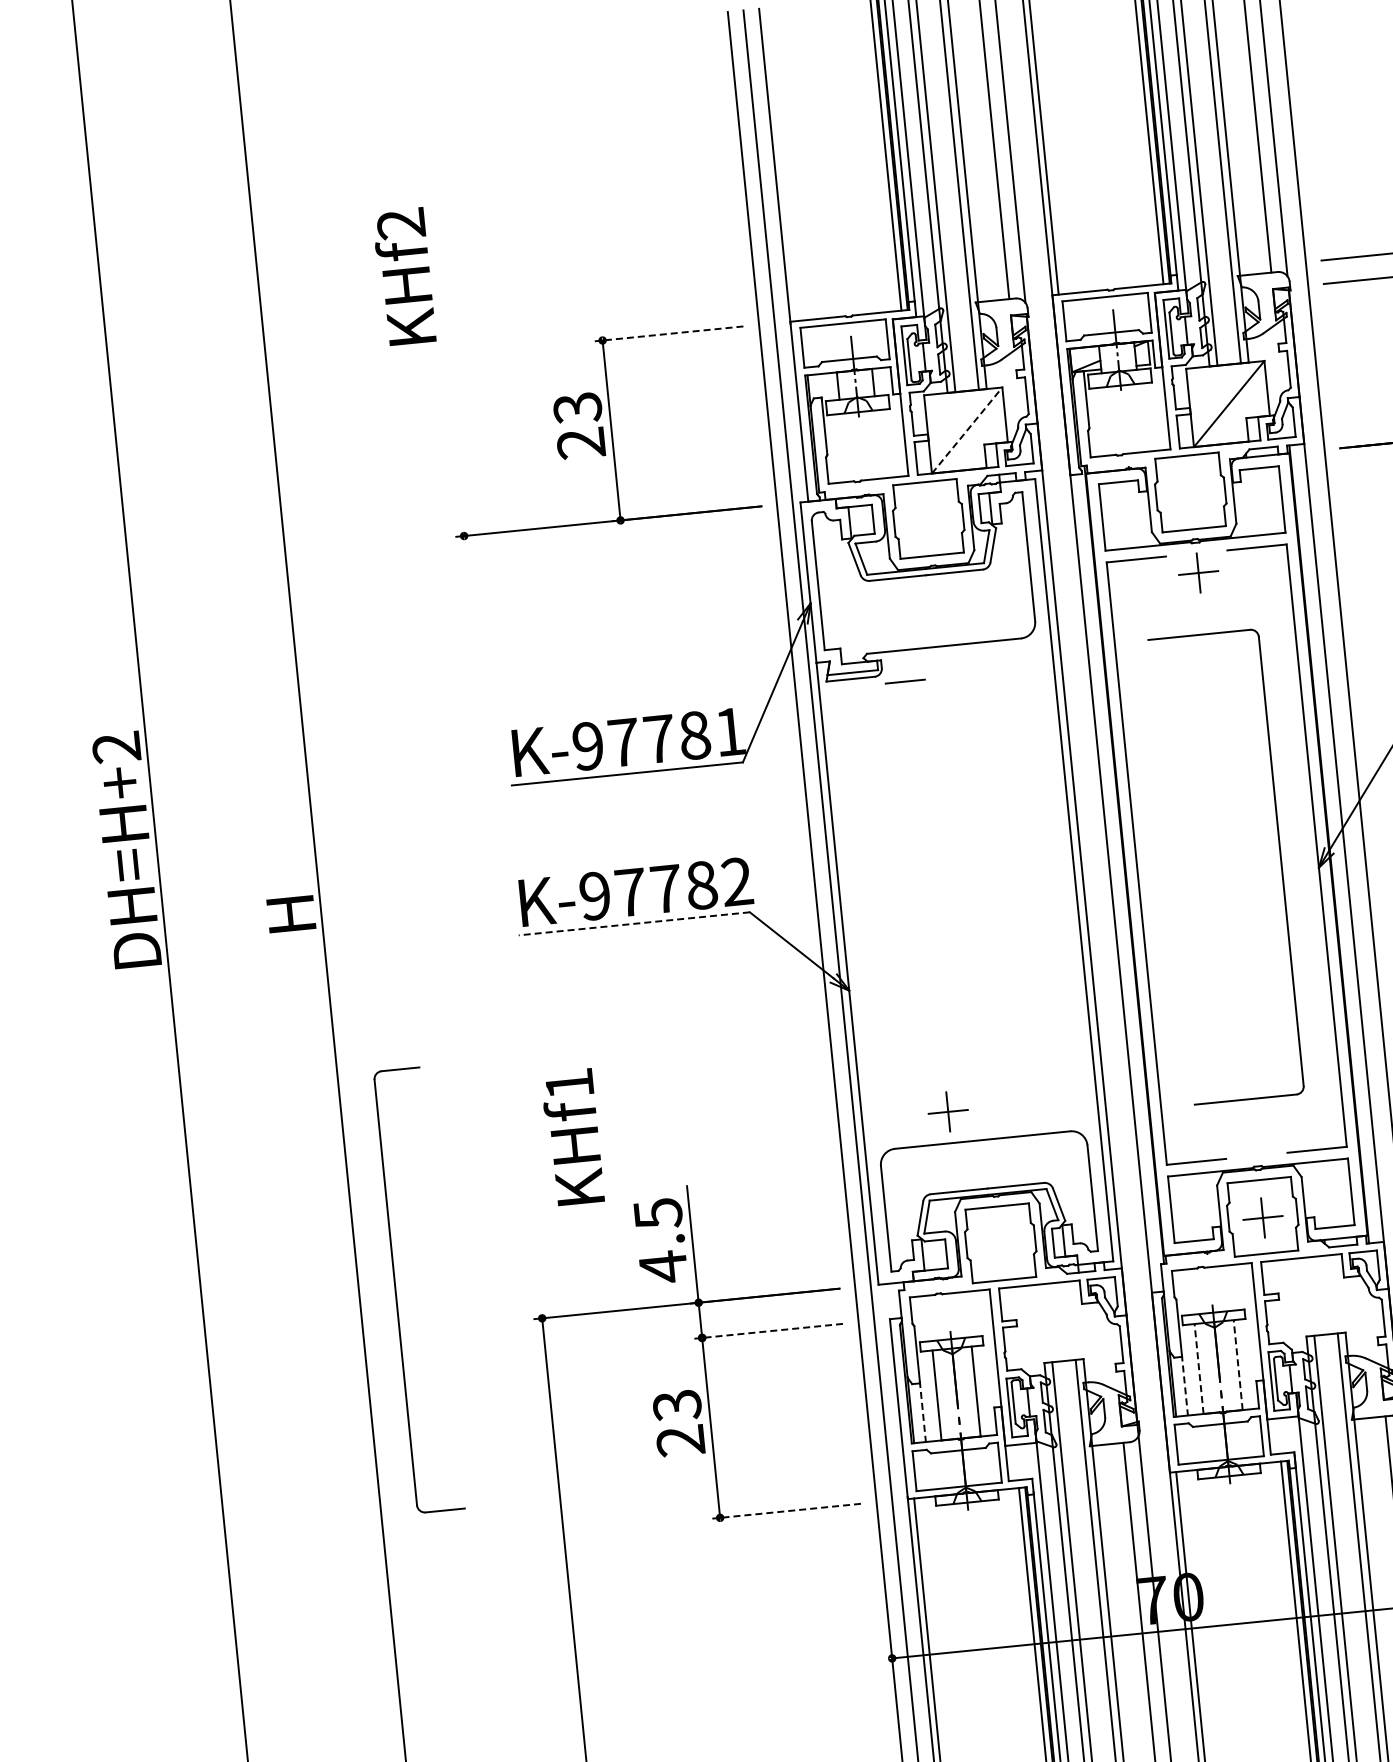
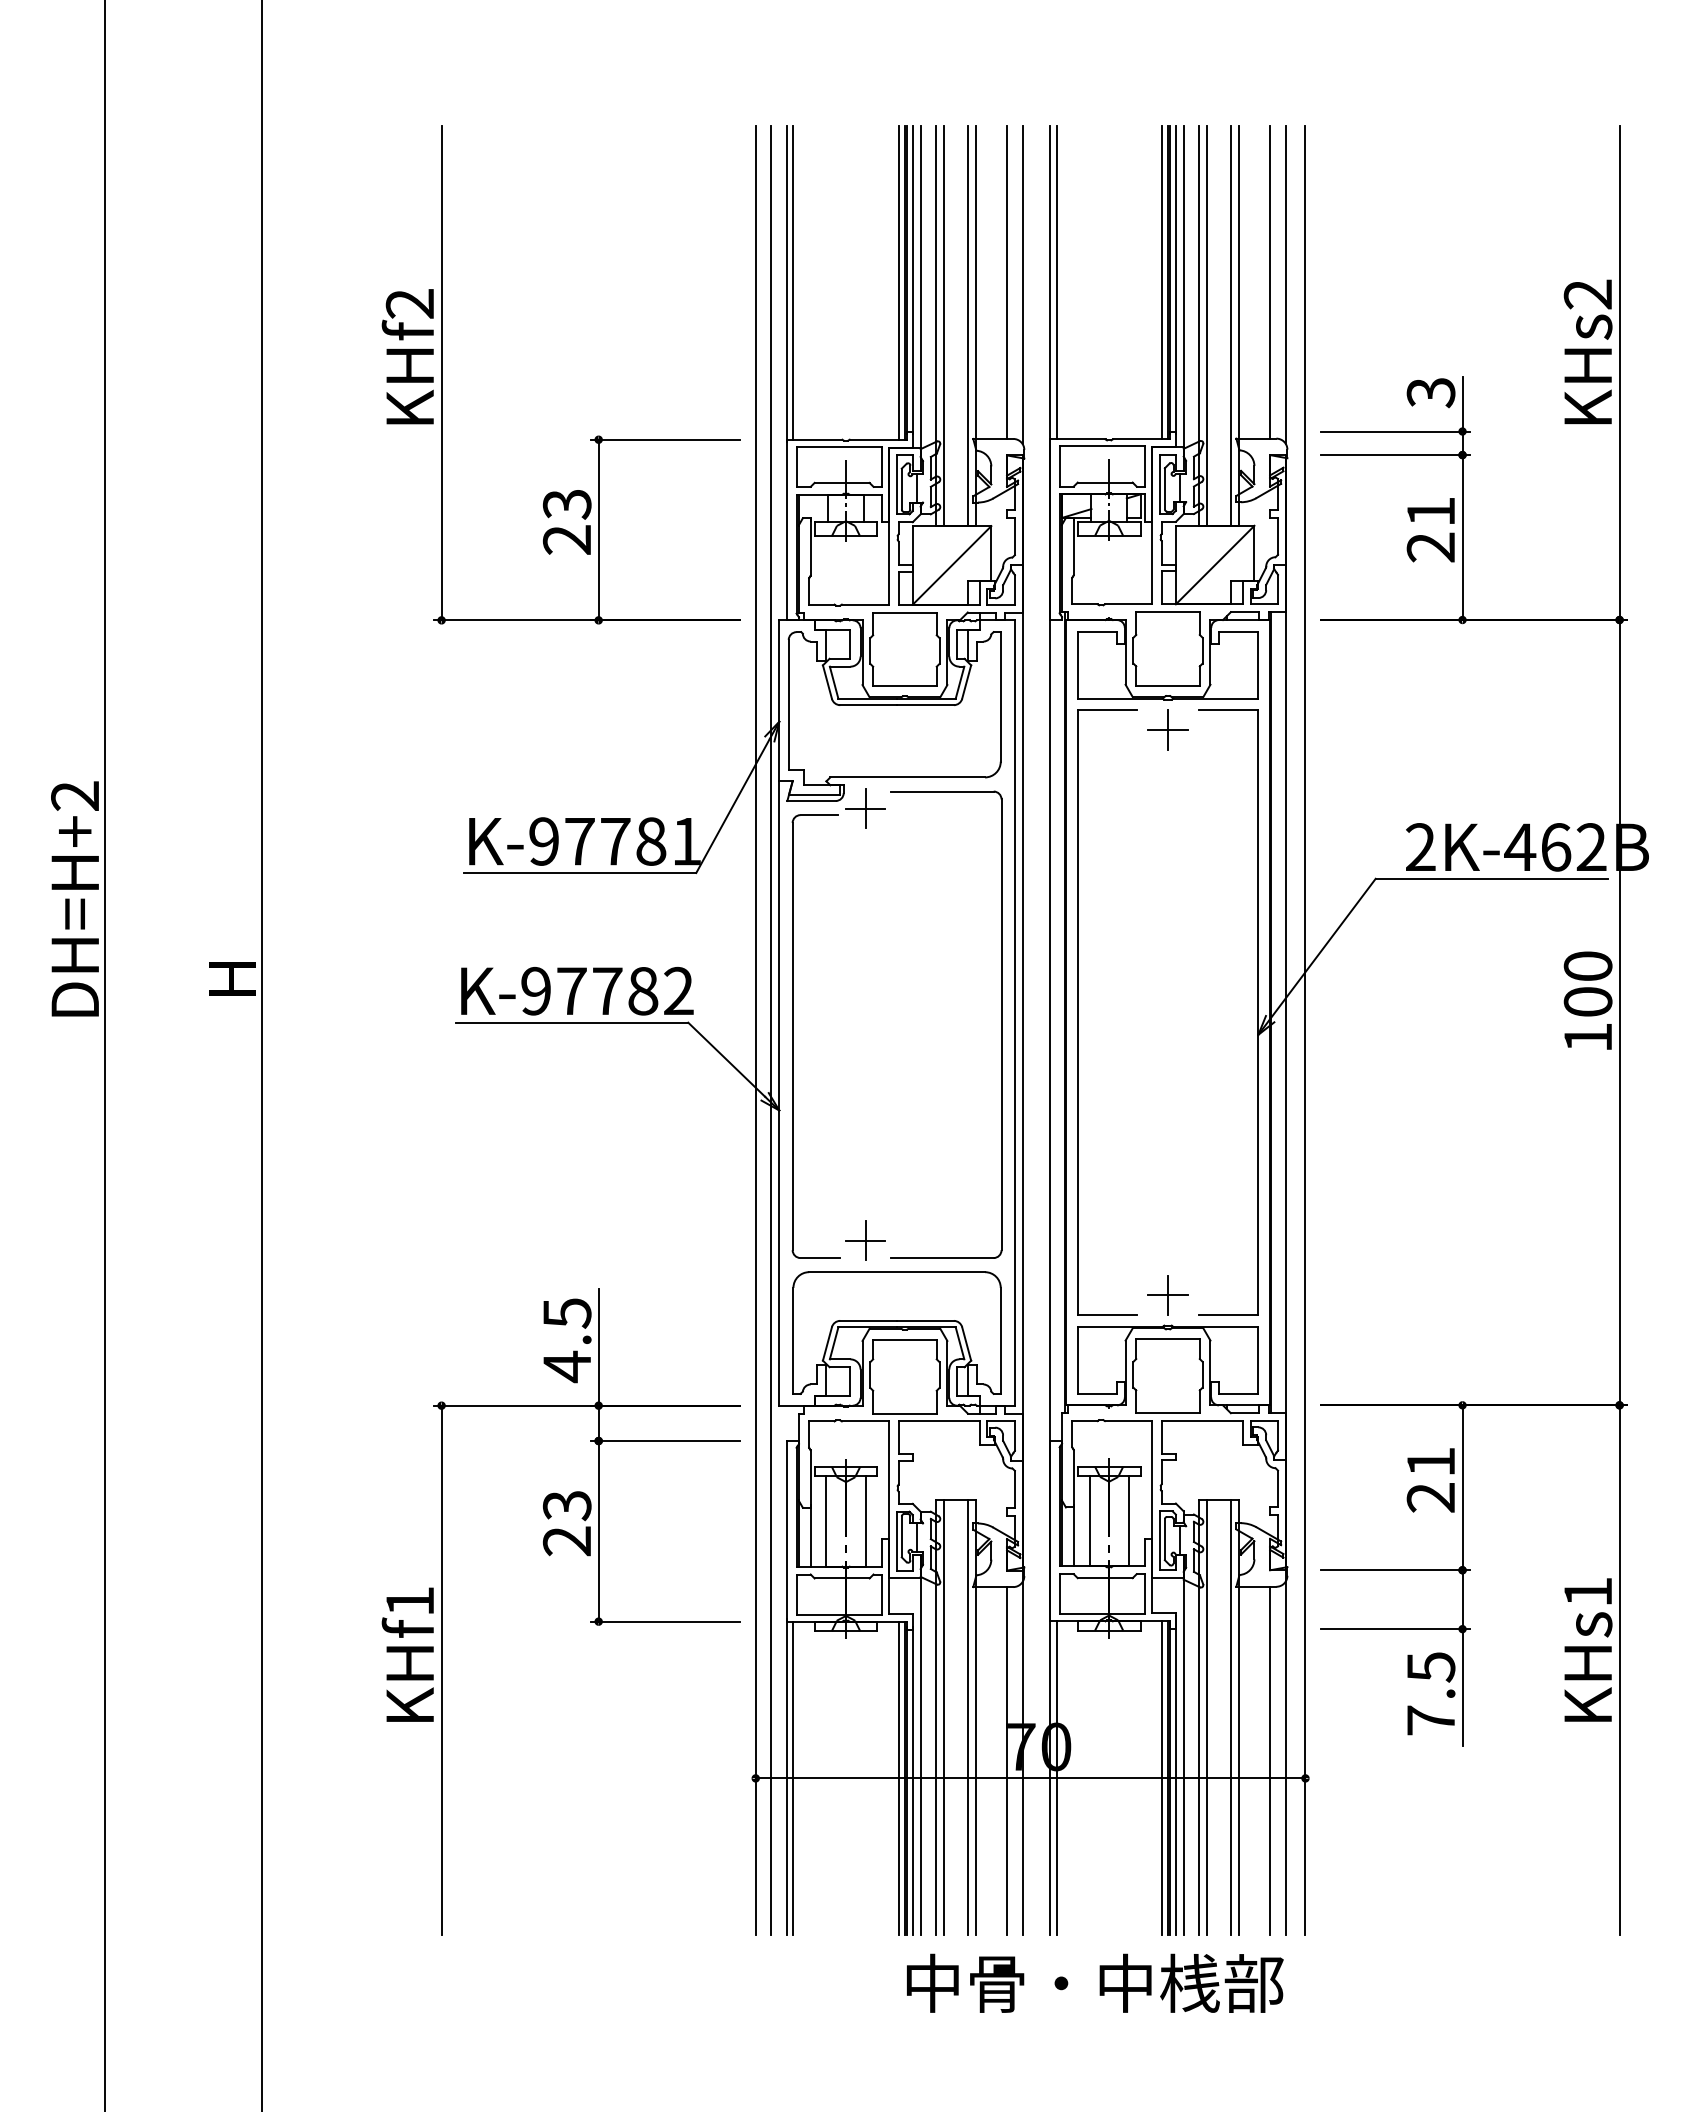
line: (781, 164) -> (793, 282), added
line: (439, 289) -> (441, 372), added
line: (669, 333) -> (665, 439), dashed -> solid
line: (967, 430) -> (952, 565), dashed -> solid
line: (905, 681) -> (865, 808), added
part: (1281, 861) -> (1001, 1024), moved
line: (634, 923) -> (572, 1022), dashed -> solid
text: (572, 1137) -> (407, 1654), moved
part: (1262, 1218) -> (1167, 1295), moved
part: (396, 1292) -> (793, 1036), moved
line: (768, 1331) -> (665, 1441), dashed -> solid
line: (1237, 1364) -> (1128, 1520), dashed -> solid
line: (1199, 1368) -> (1089, 1520), dashed -> solid
line: (1184, 1384) -> (1073, 1535), dashed -> solid
line: (922, 1411) -> (810, 1536), dashed -> solid
line: (786, 1511) -> (665, 1621), dashed -> solid

